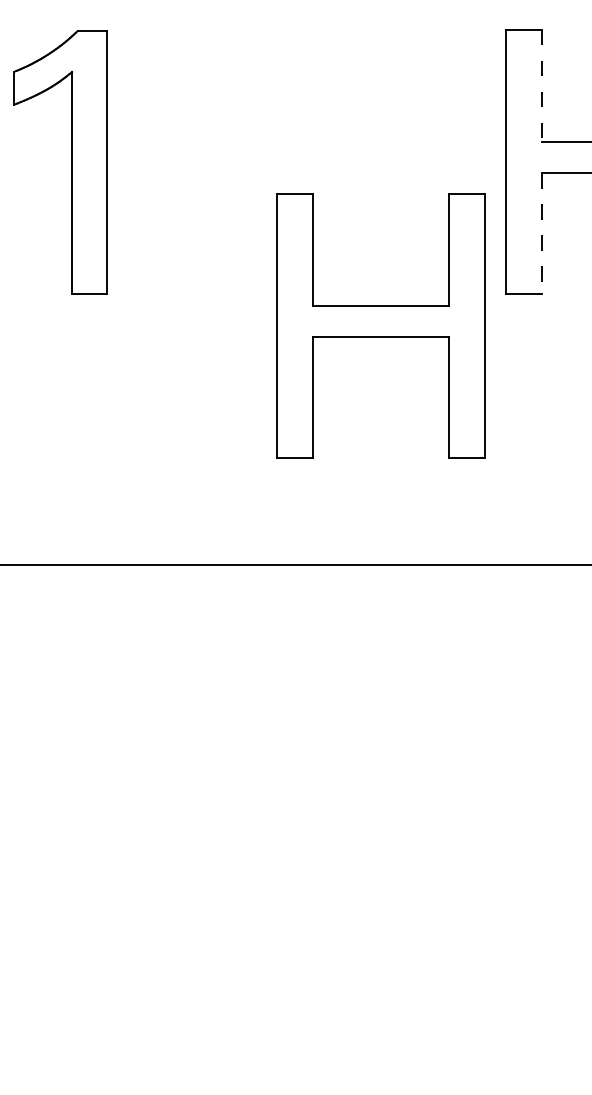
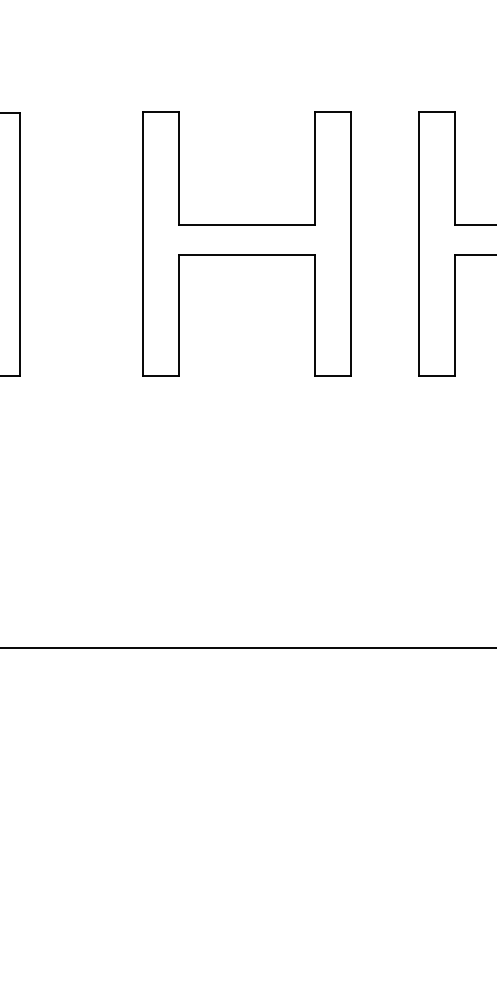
line: (541, 86) -> (454, 168), dashed -> solid
line: (541, 233) -> (454, 315), dashed -> solid
part: (380, 325) -> (246, 243), moved

